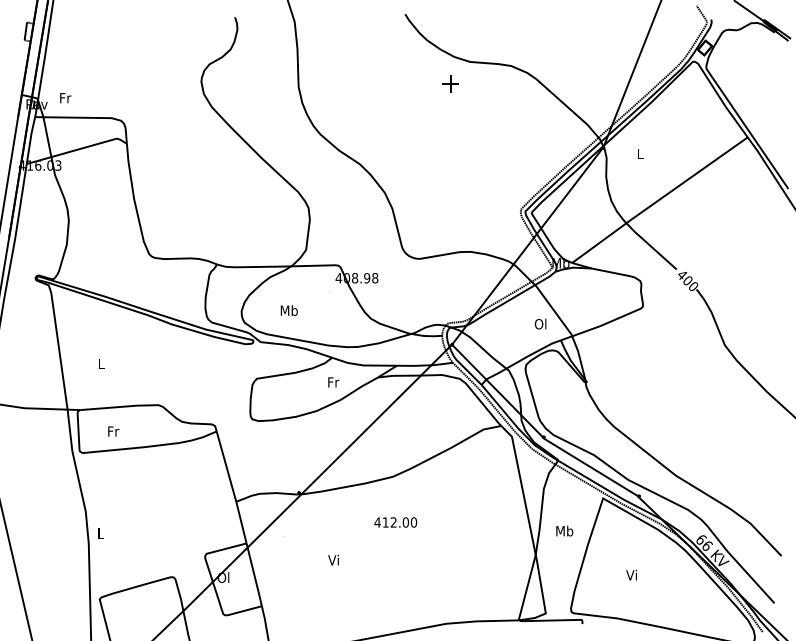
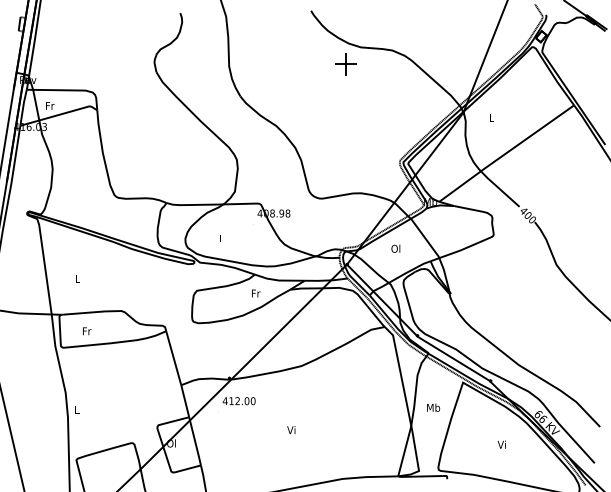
part: (450, 83) -> (345, 63), size x1.67
text: (65, 98) -> (50, 106), moved
text: (288, 310) -> (221, 238), Mb -> L
text: (540, 323) -> (395, 248), moved
text: (395, 522) -> (239, 401), moved
text: (333, 559) -> (291, 429), moved
text: (631, 574) -> (501, 444), moved

